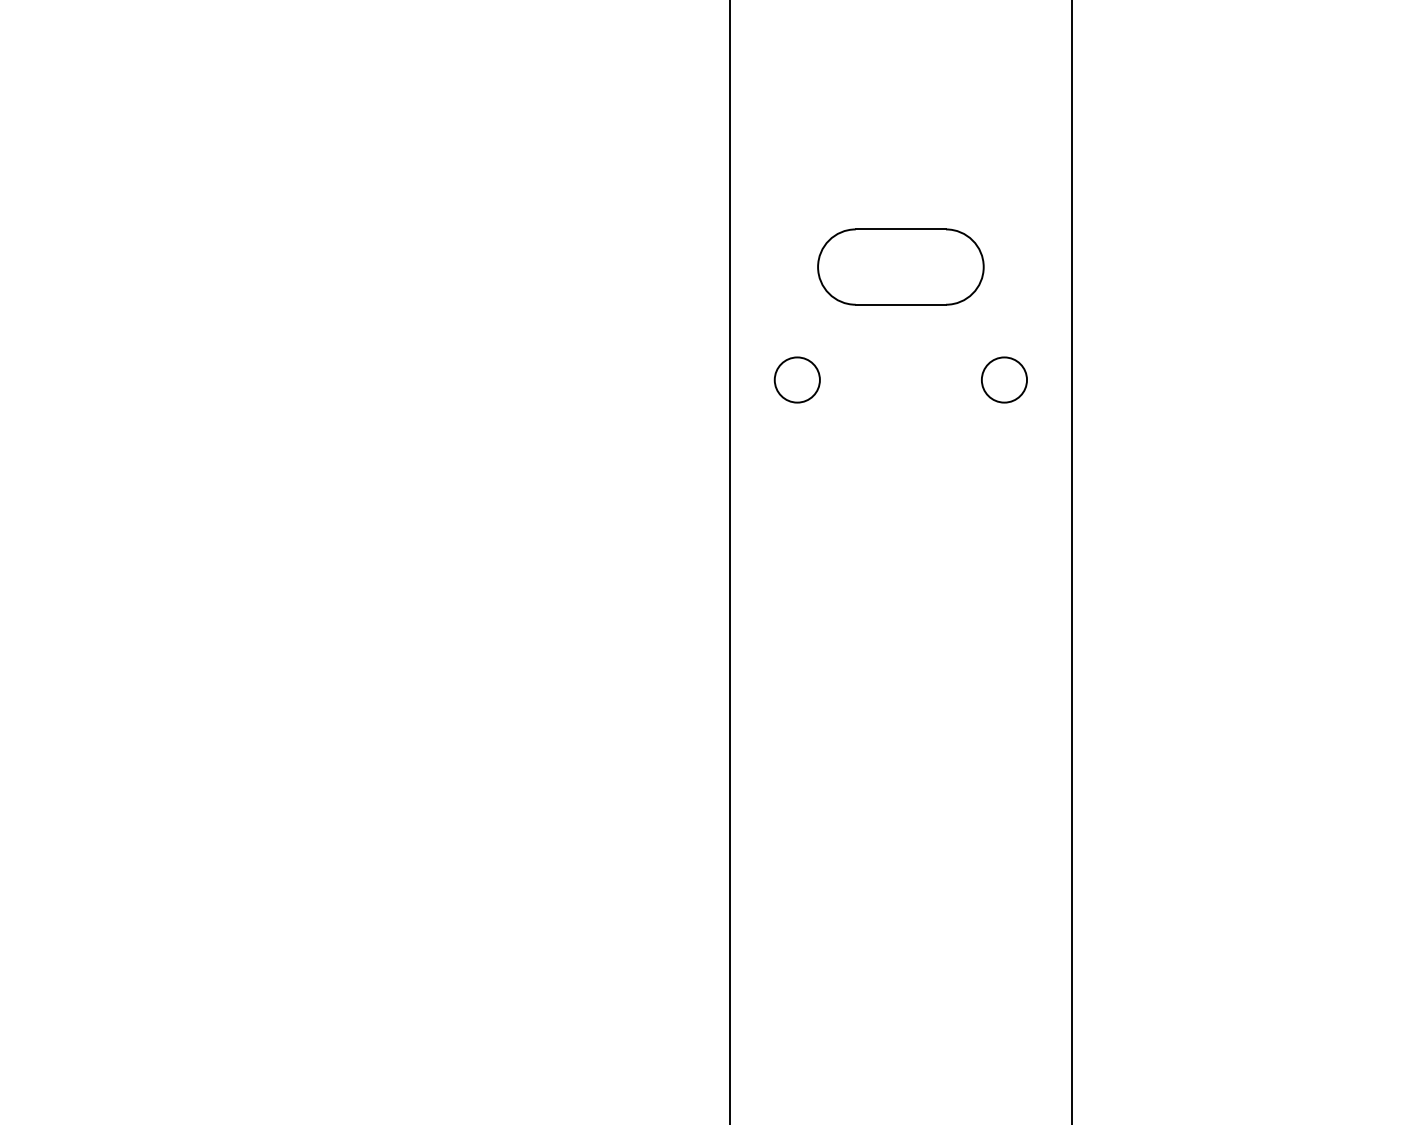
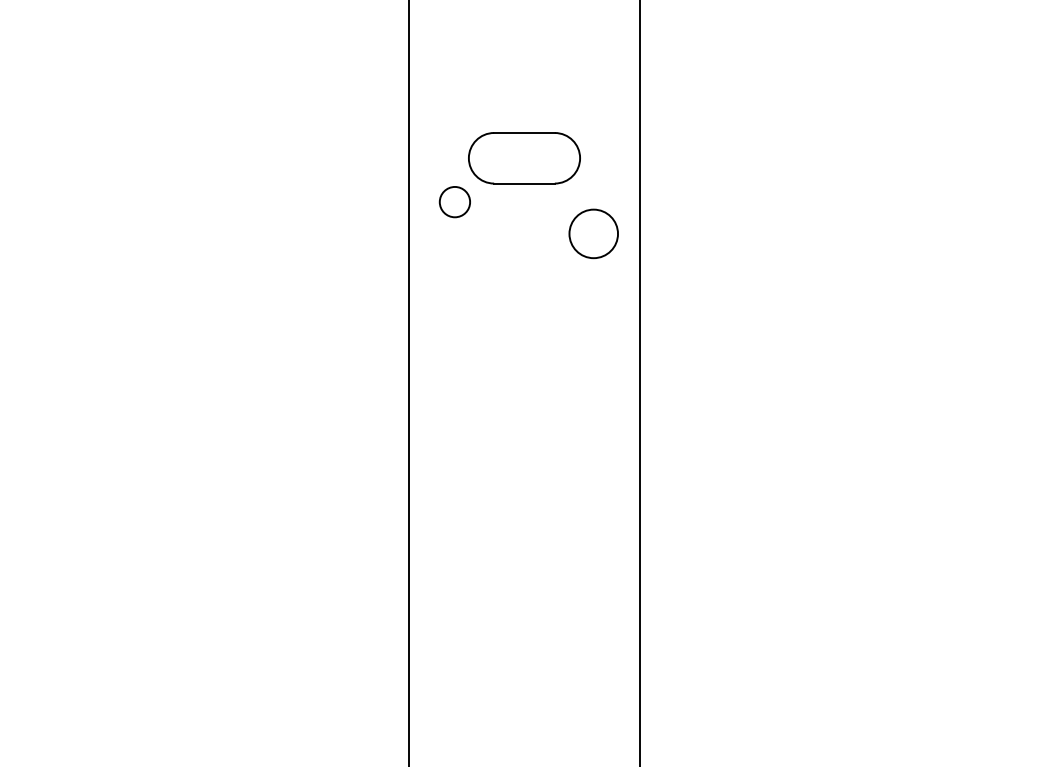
circle: (796, 380) -> (454, 202), moved
circle: (1005, 380) -> (594, 234), size x1.6

